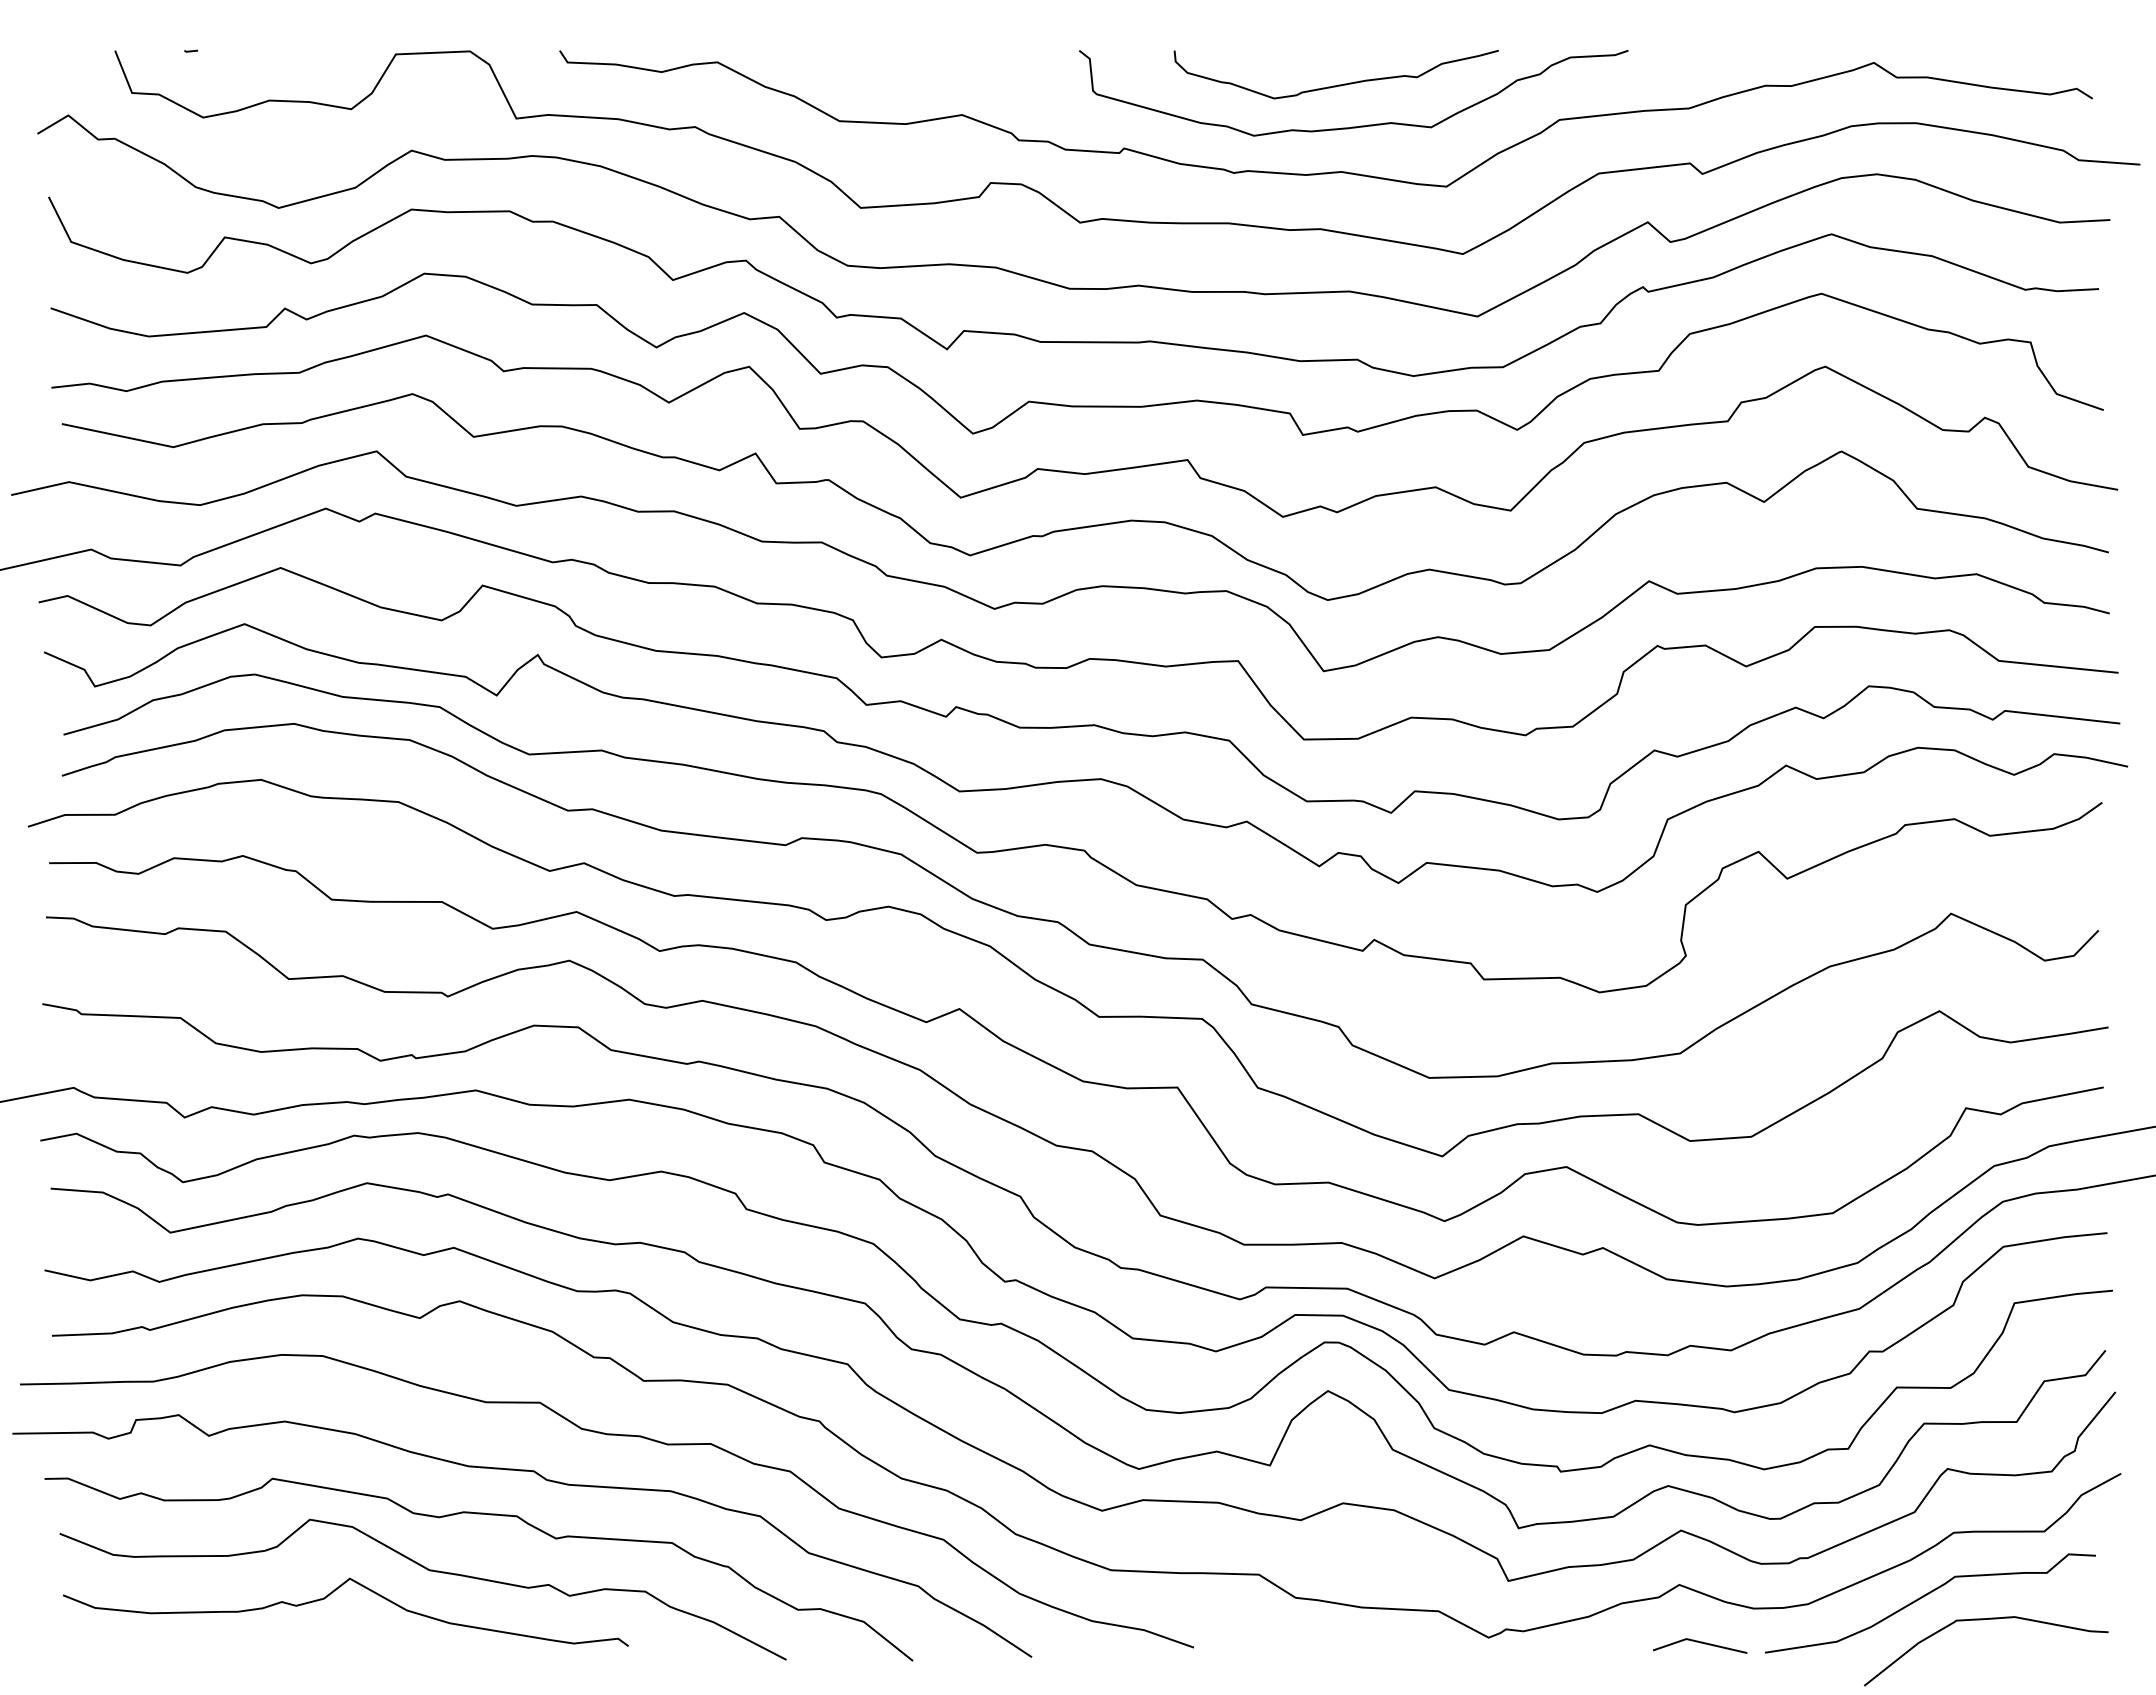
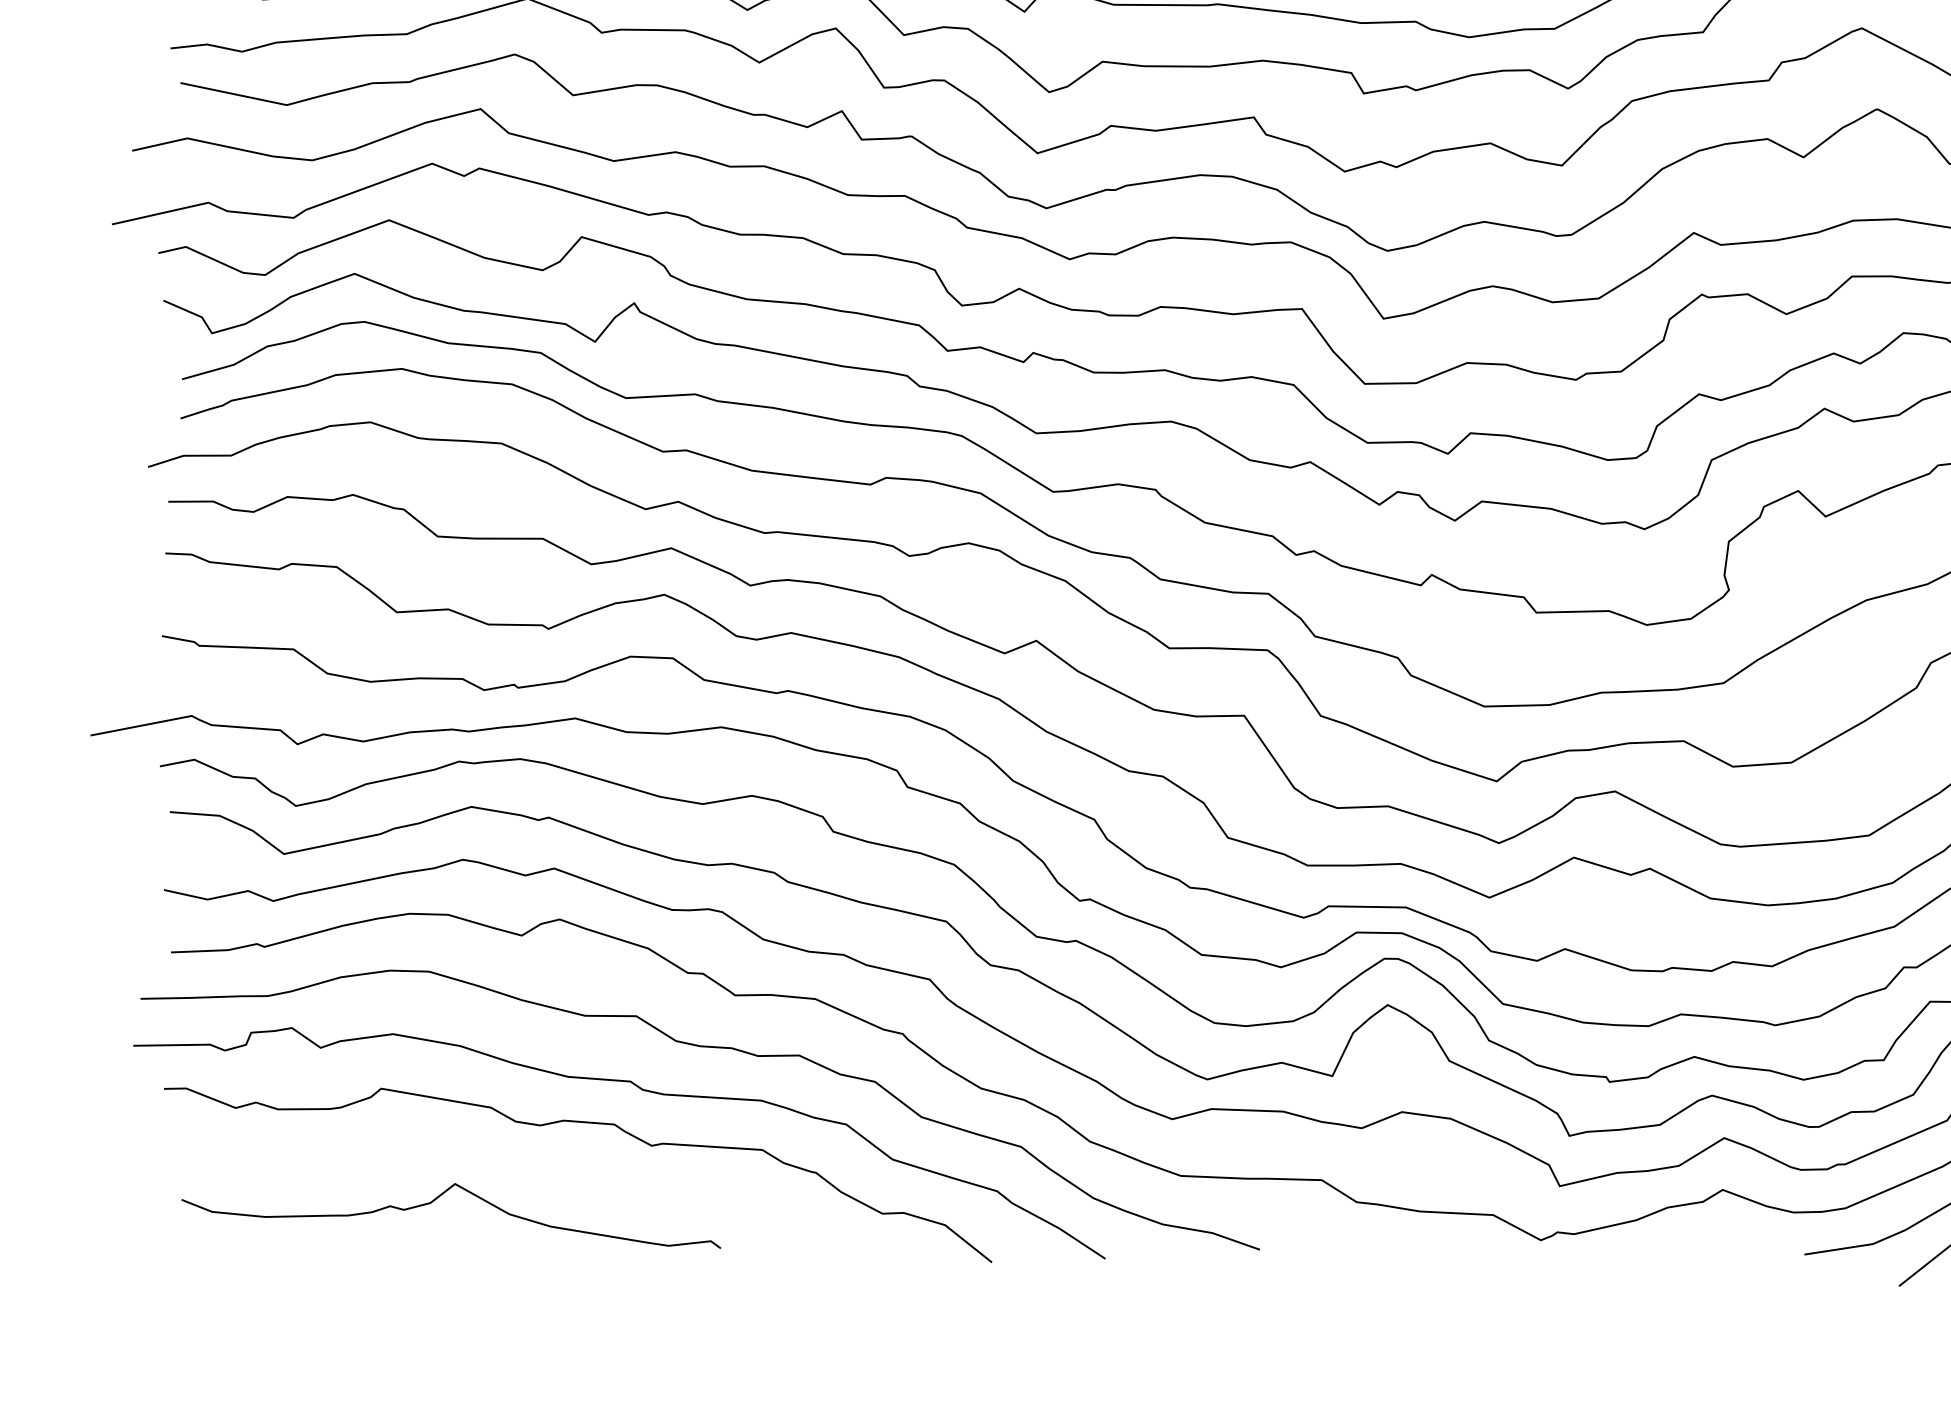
curve: (429, 1571) -> (530, 1177), removed
line: (1700, 1643) -> (1742, 1245), removed

